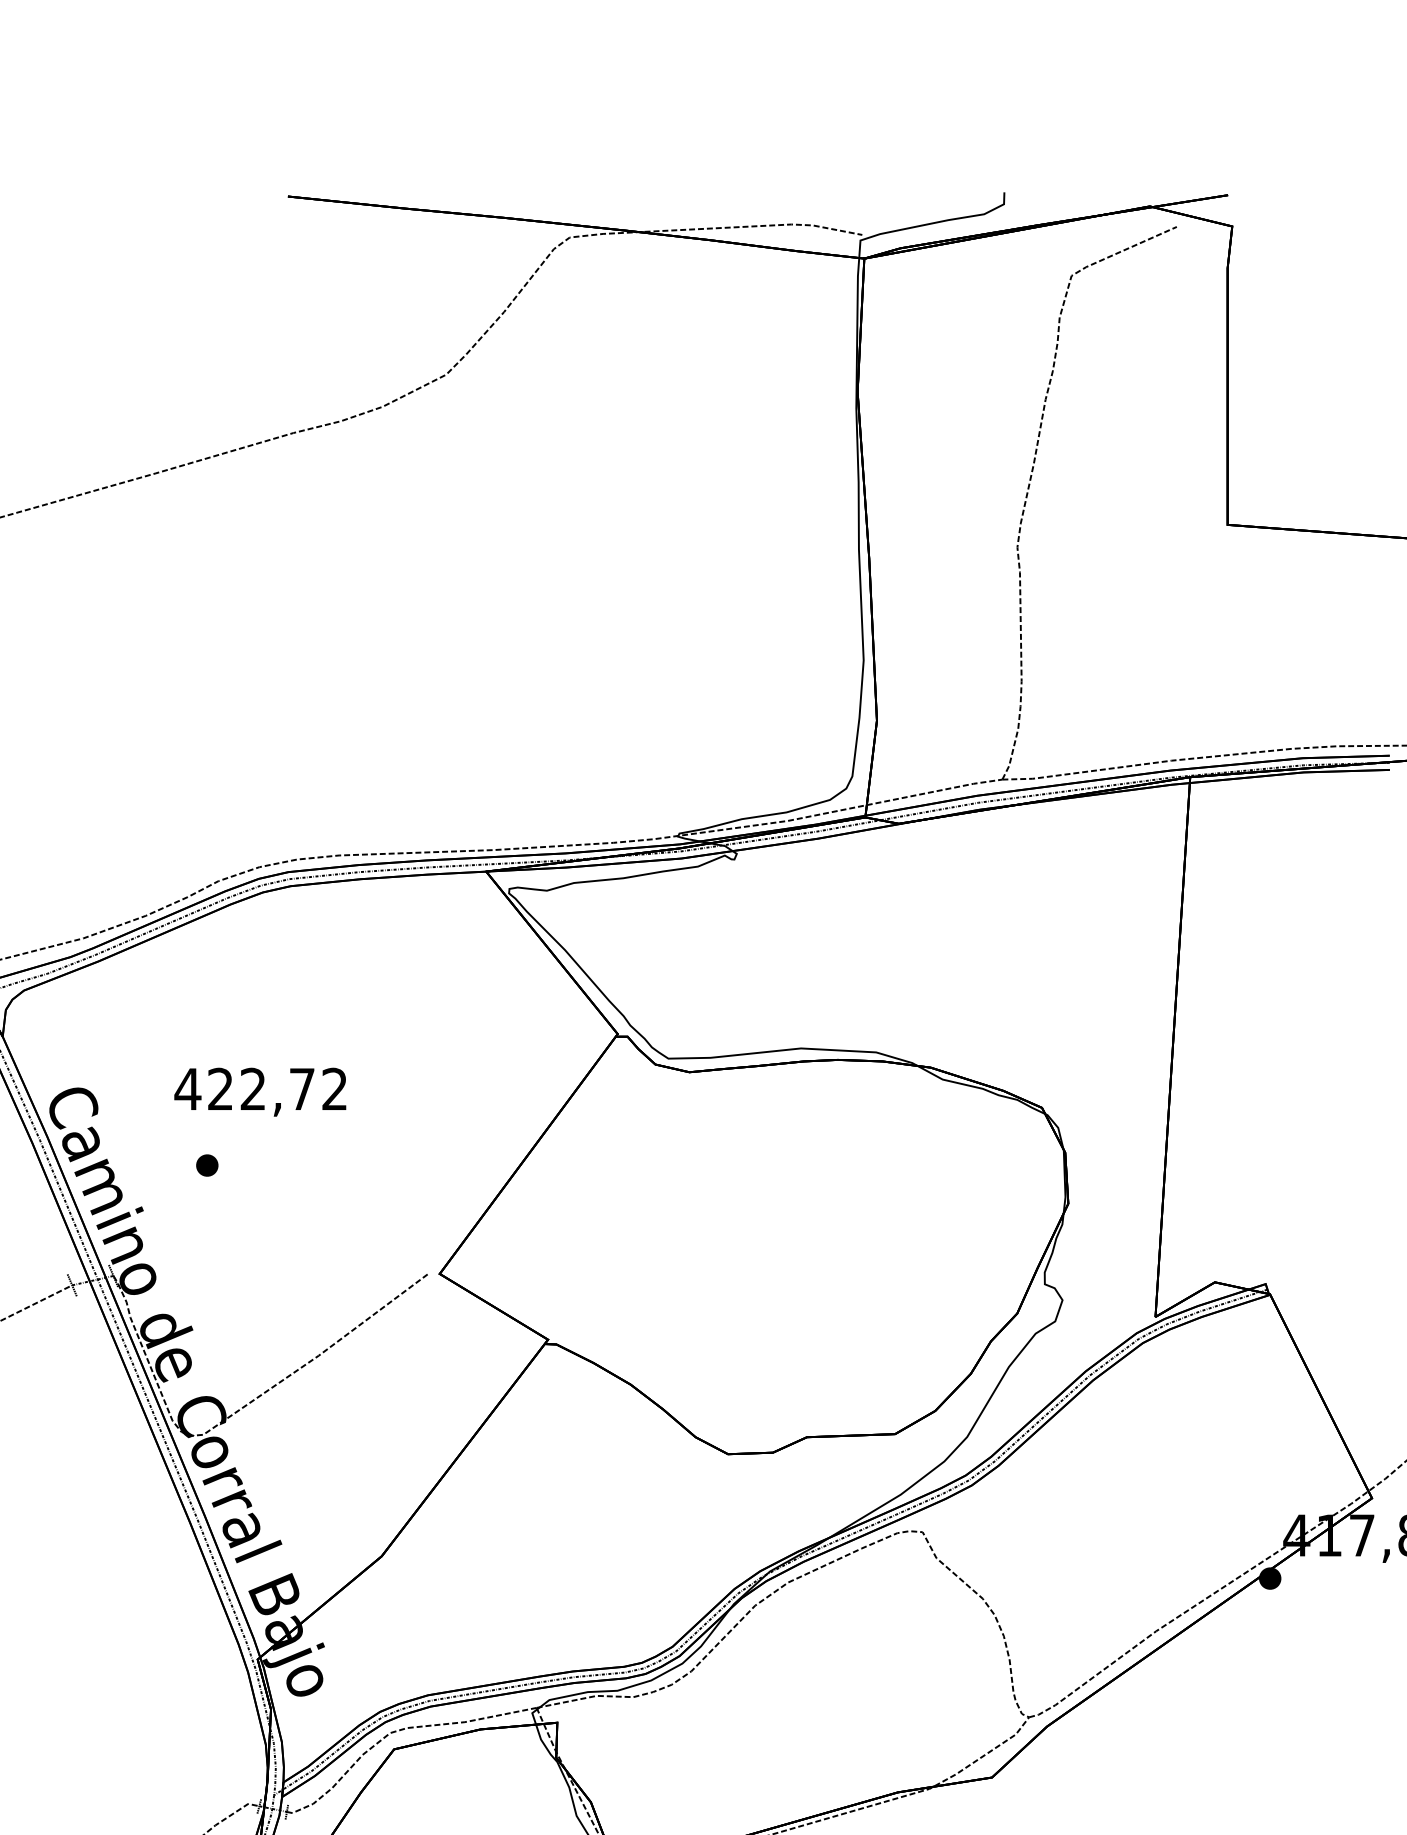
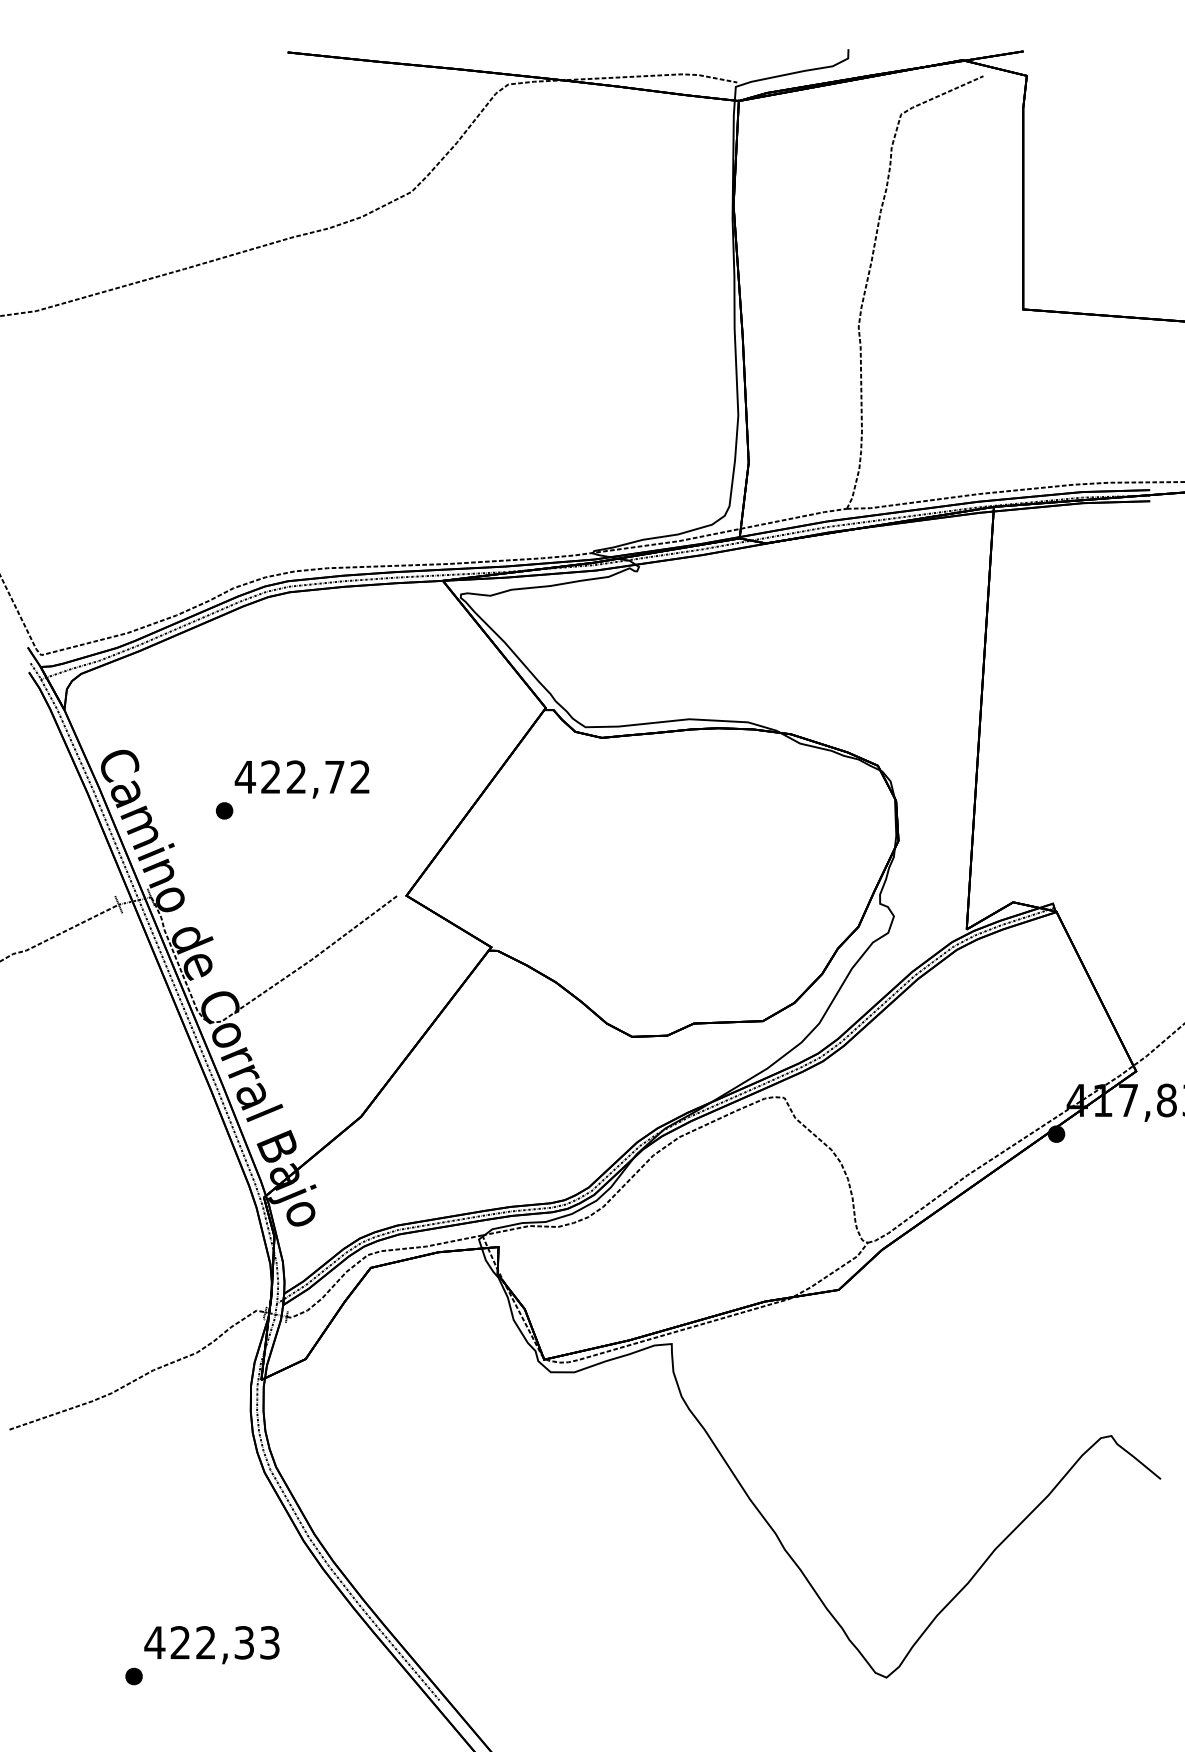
text: (259, 1092) -> (301, 779), moved

